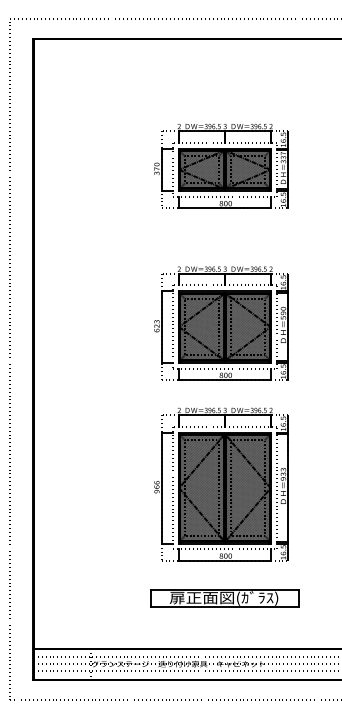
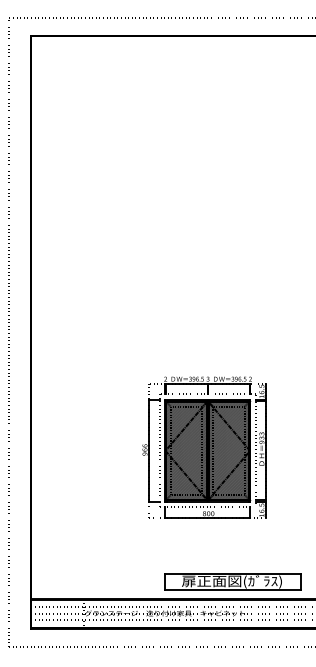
part: (221, 166) -> (204, 153), removed
part: (221, 323) -> (204, 298), removed
part: (224, 598) -> (232, 581), moved

